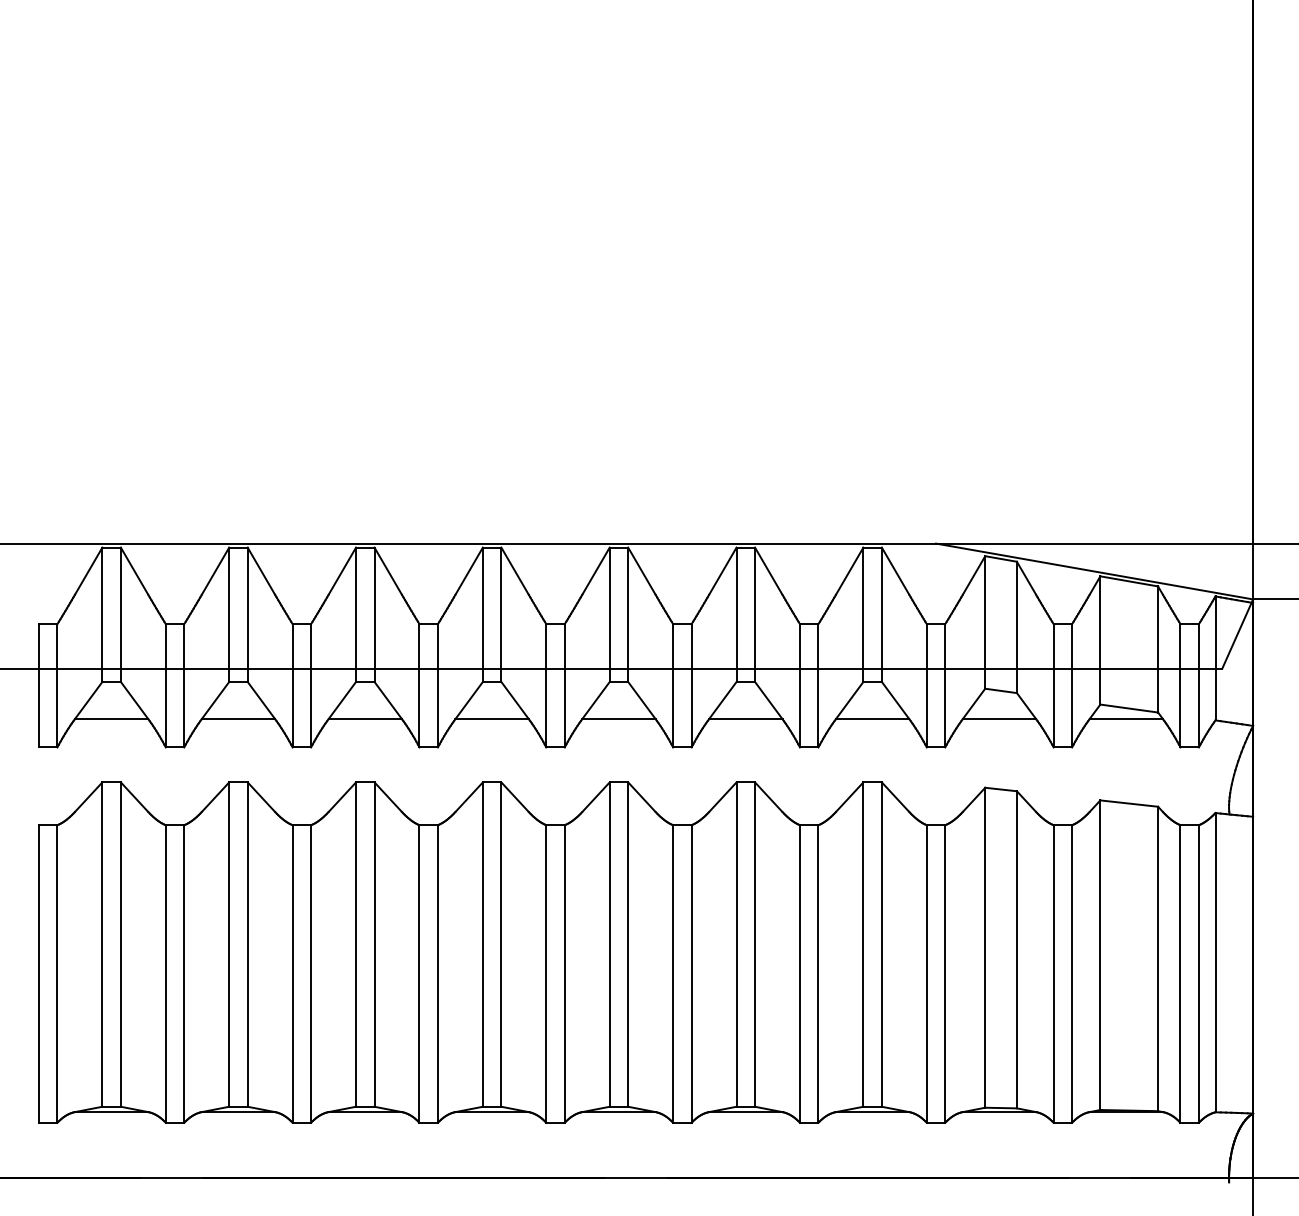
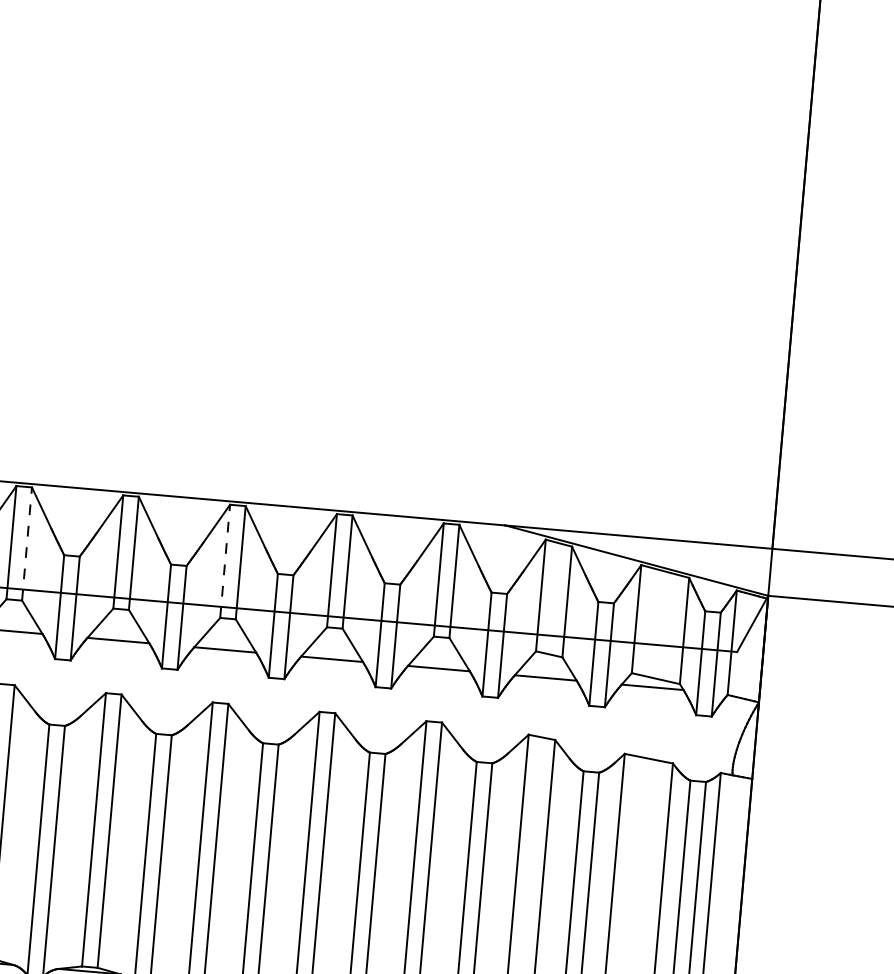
line: (374, 614) -> (27, 543), solid -> dashed
line: (609, 614) -> (224, 561), solid -> dashed

